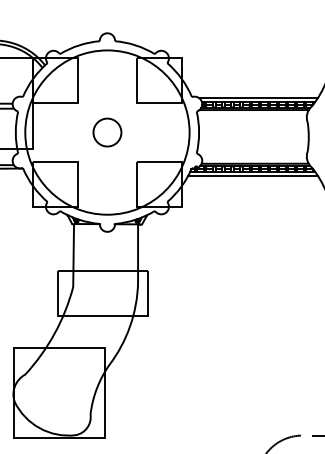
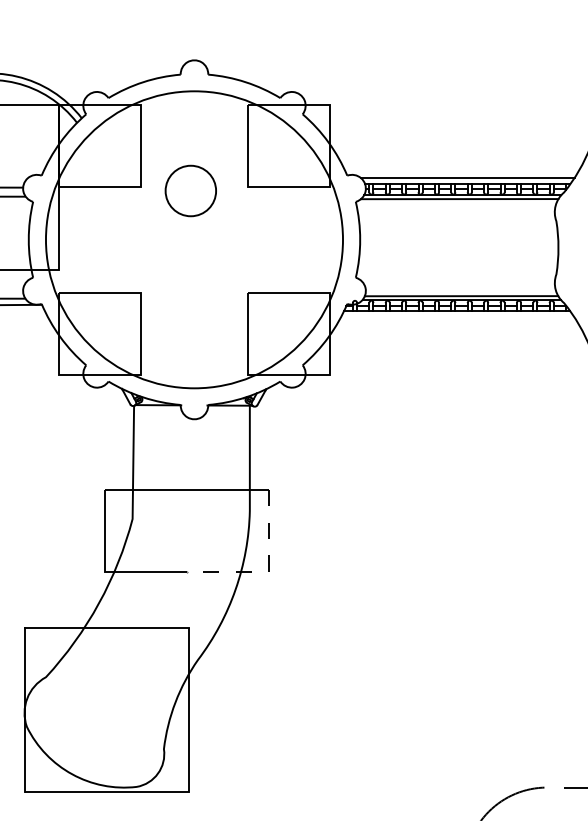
circle: (107, 132) -> (190, 190), moved
line: (252, 175) -> (456, 317), removed
line: (148, 316) -> (268, 572), solid -> dashed

